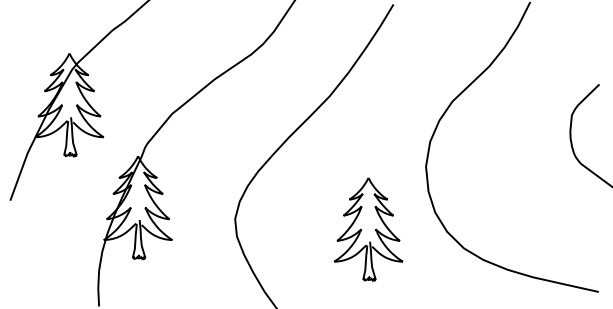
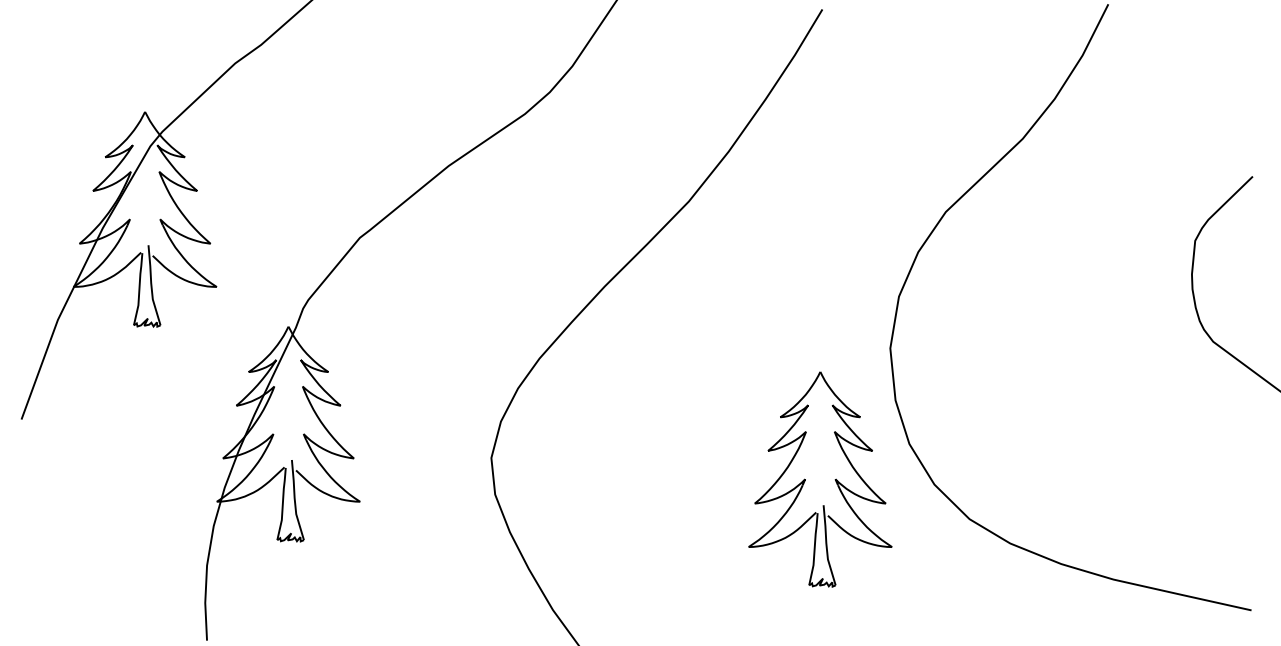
part: (368, 229) -> (820, 479), moved

